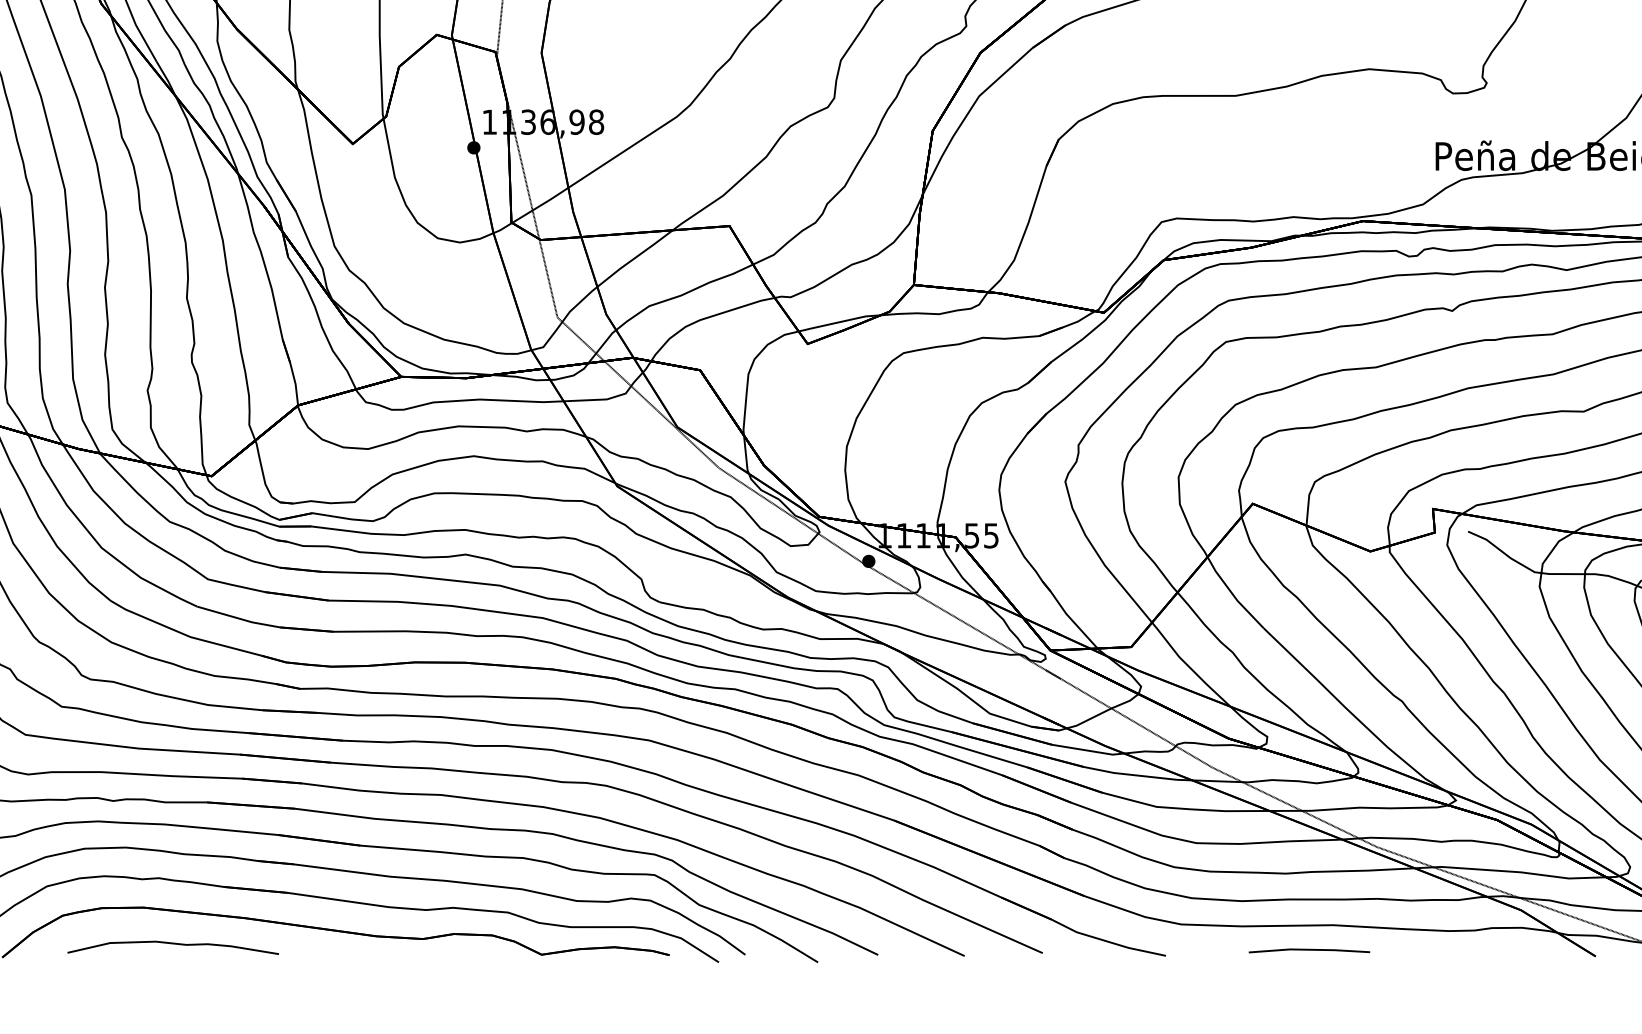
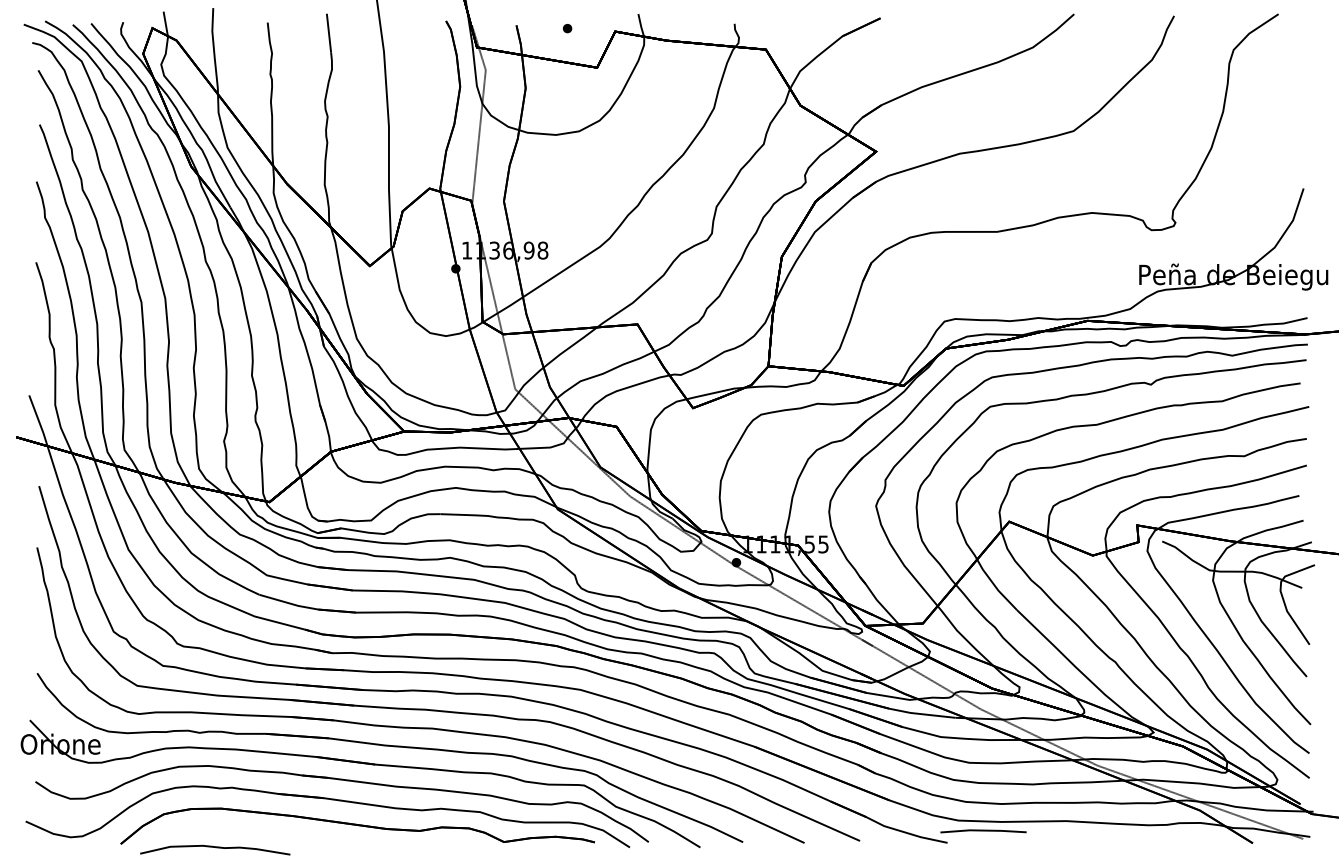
part: (173, 946) -> (215, 849), moved
line: (1309, 951) -> (983, 831), moved

